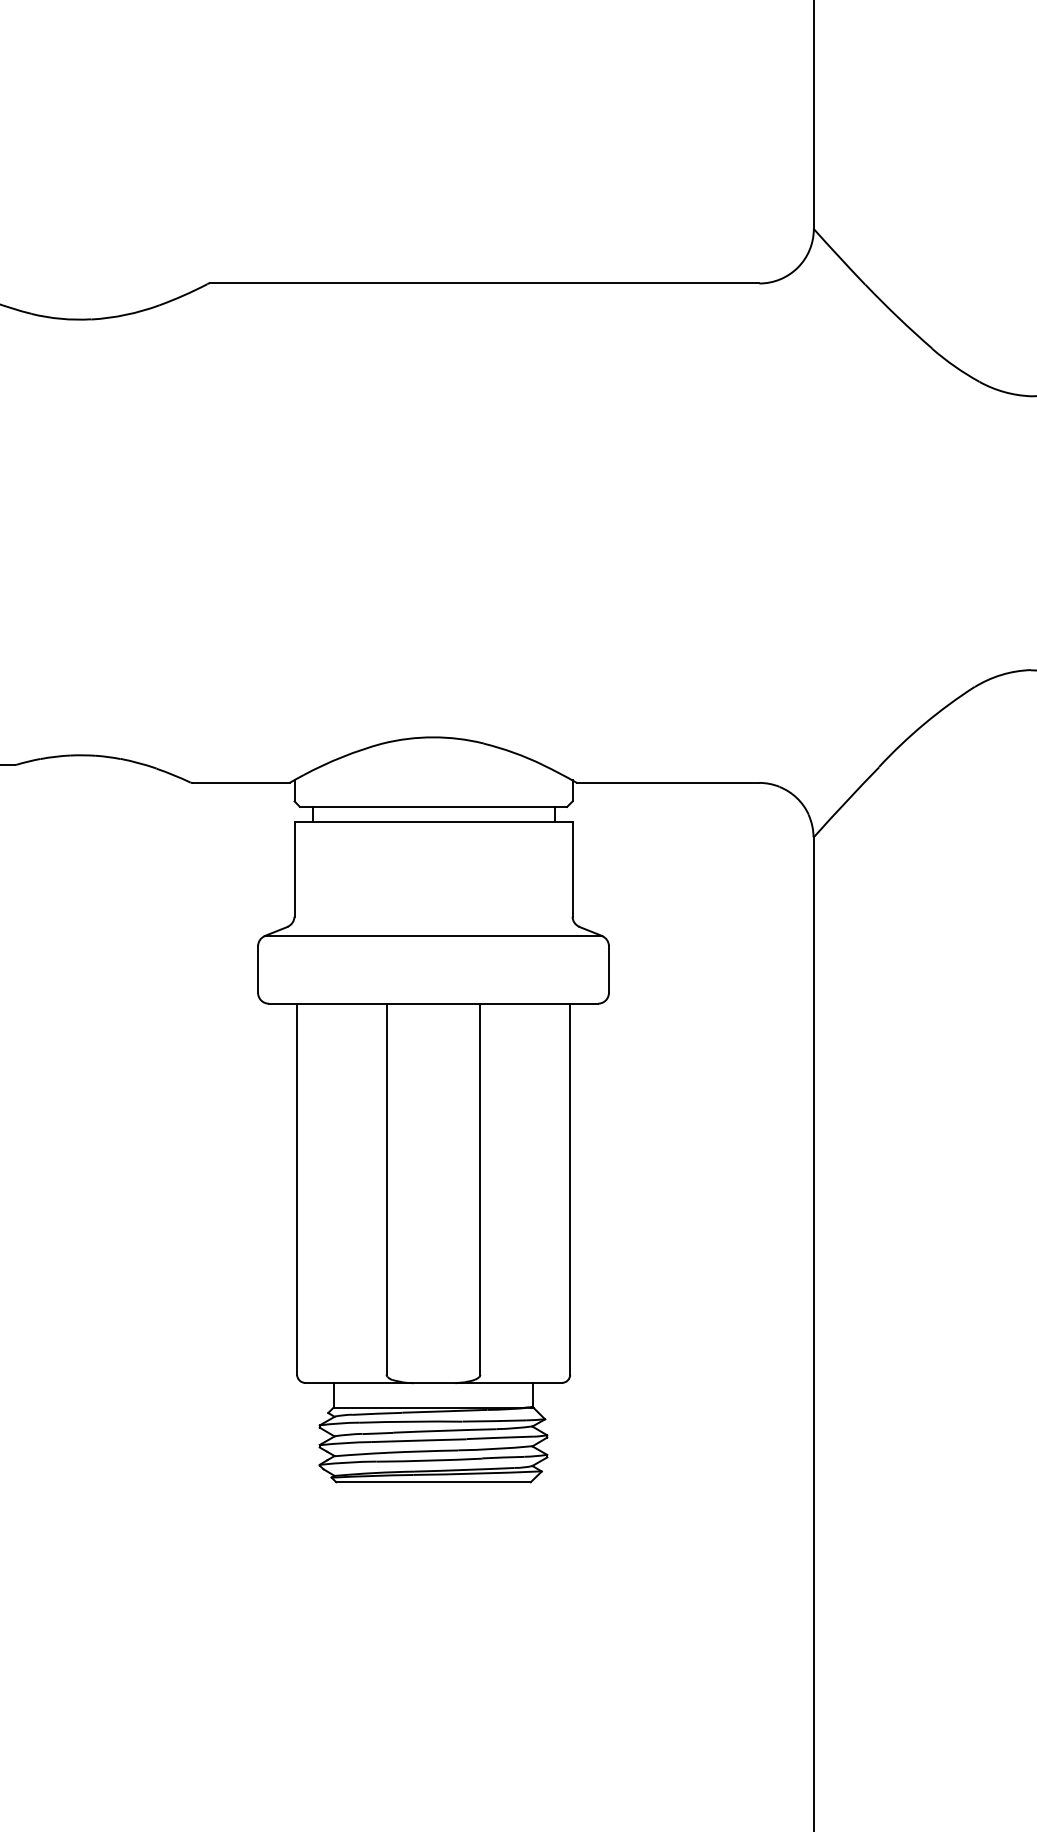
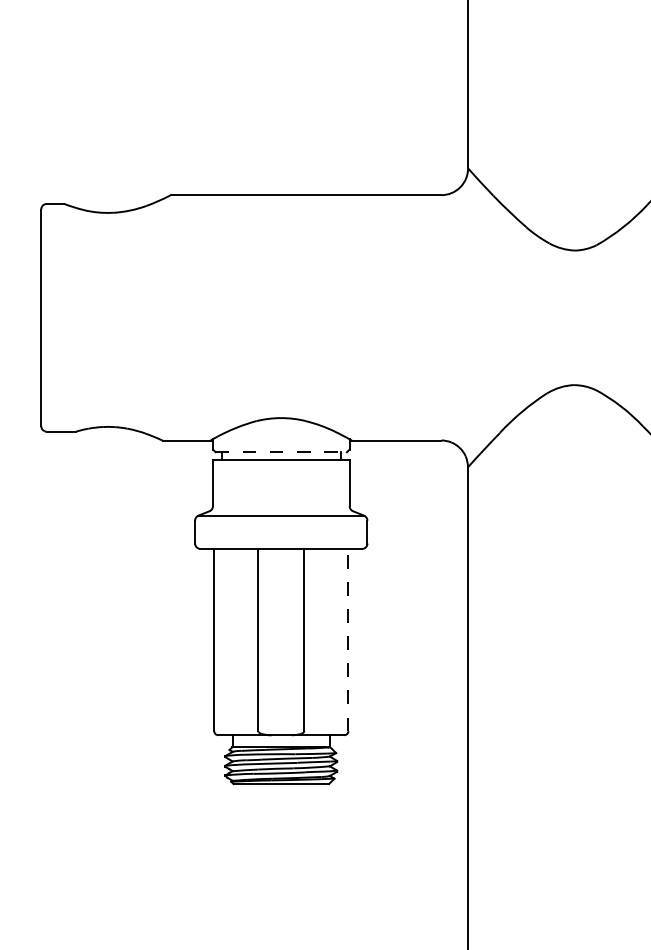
line: (433, 807) -> (281, 452), solid -> dashed
line: (570, 1188) -> (348, 639), solid -> dashed

